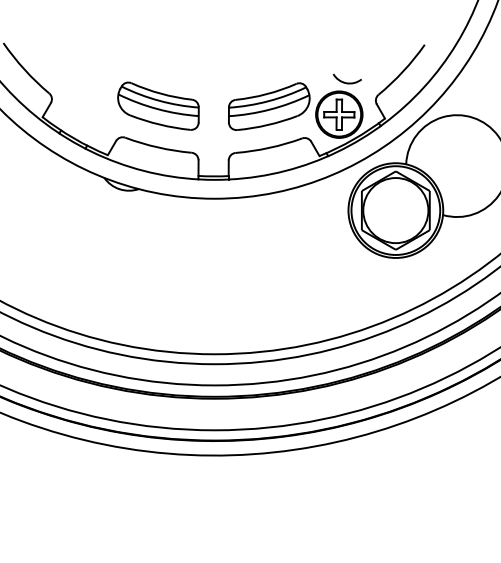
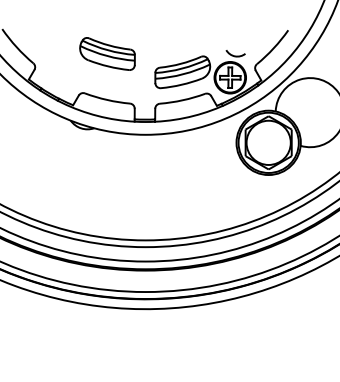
part: (158, 105) -> (107, 53), moved

